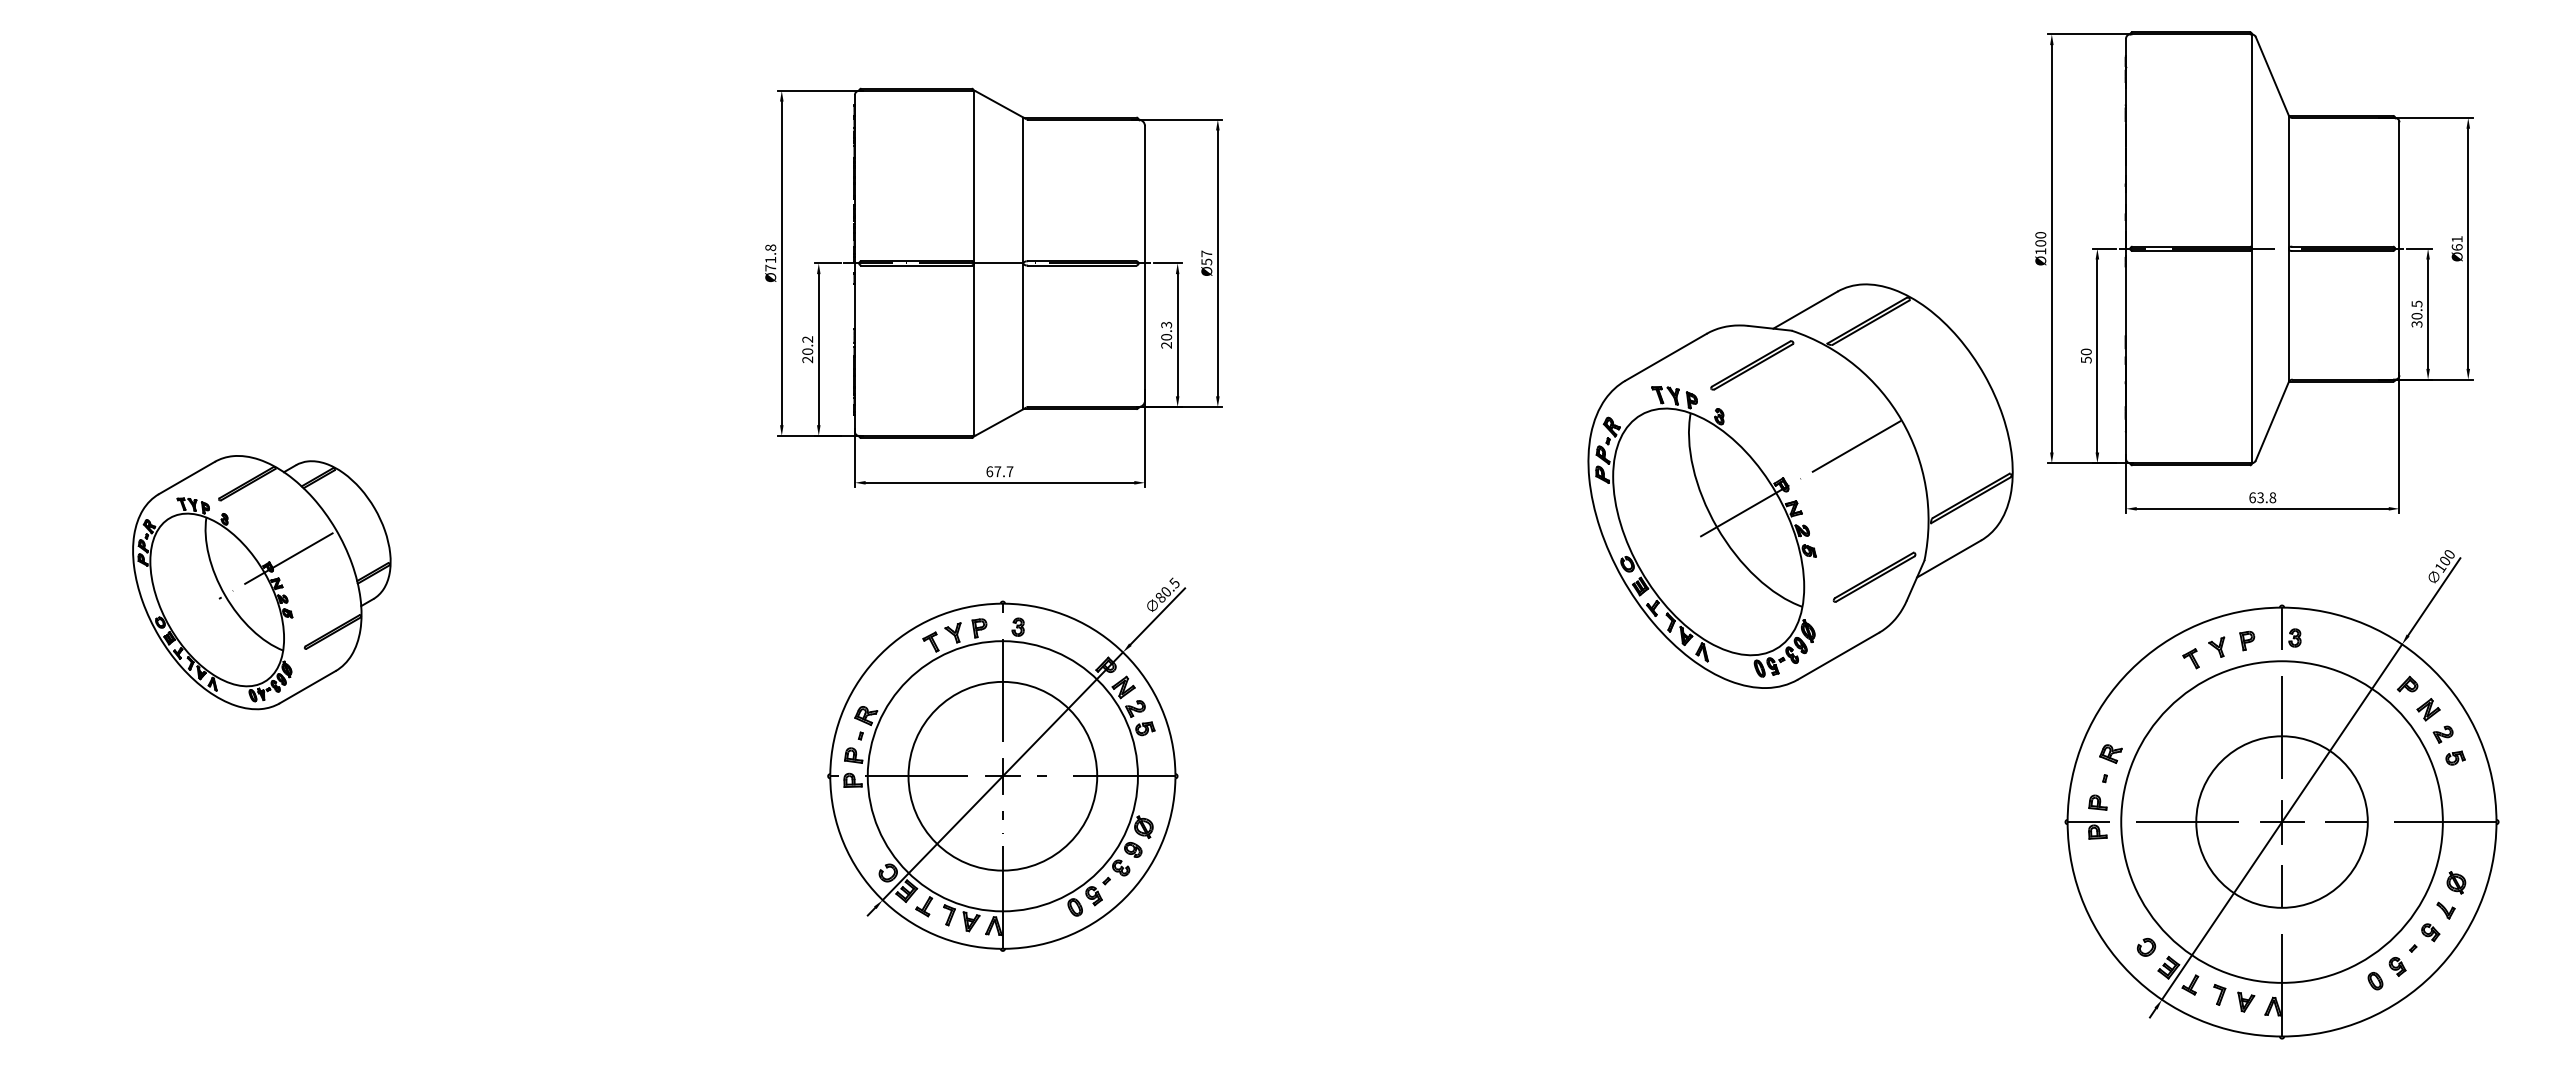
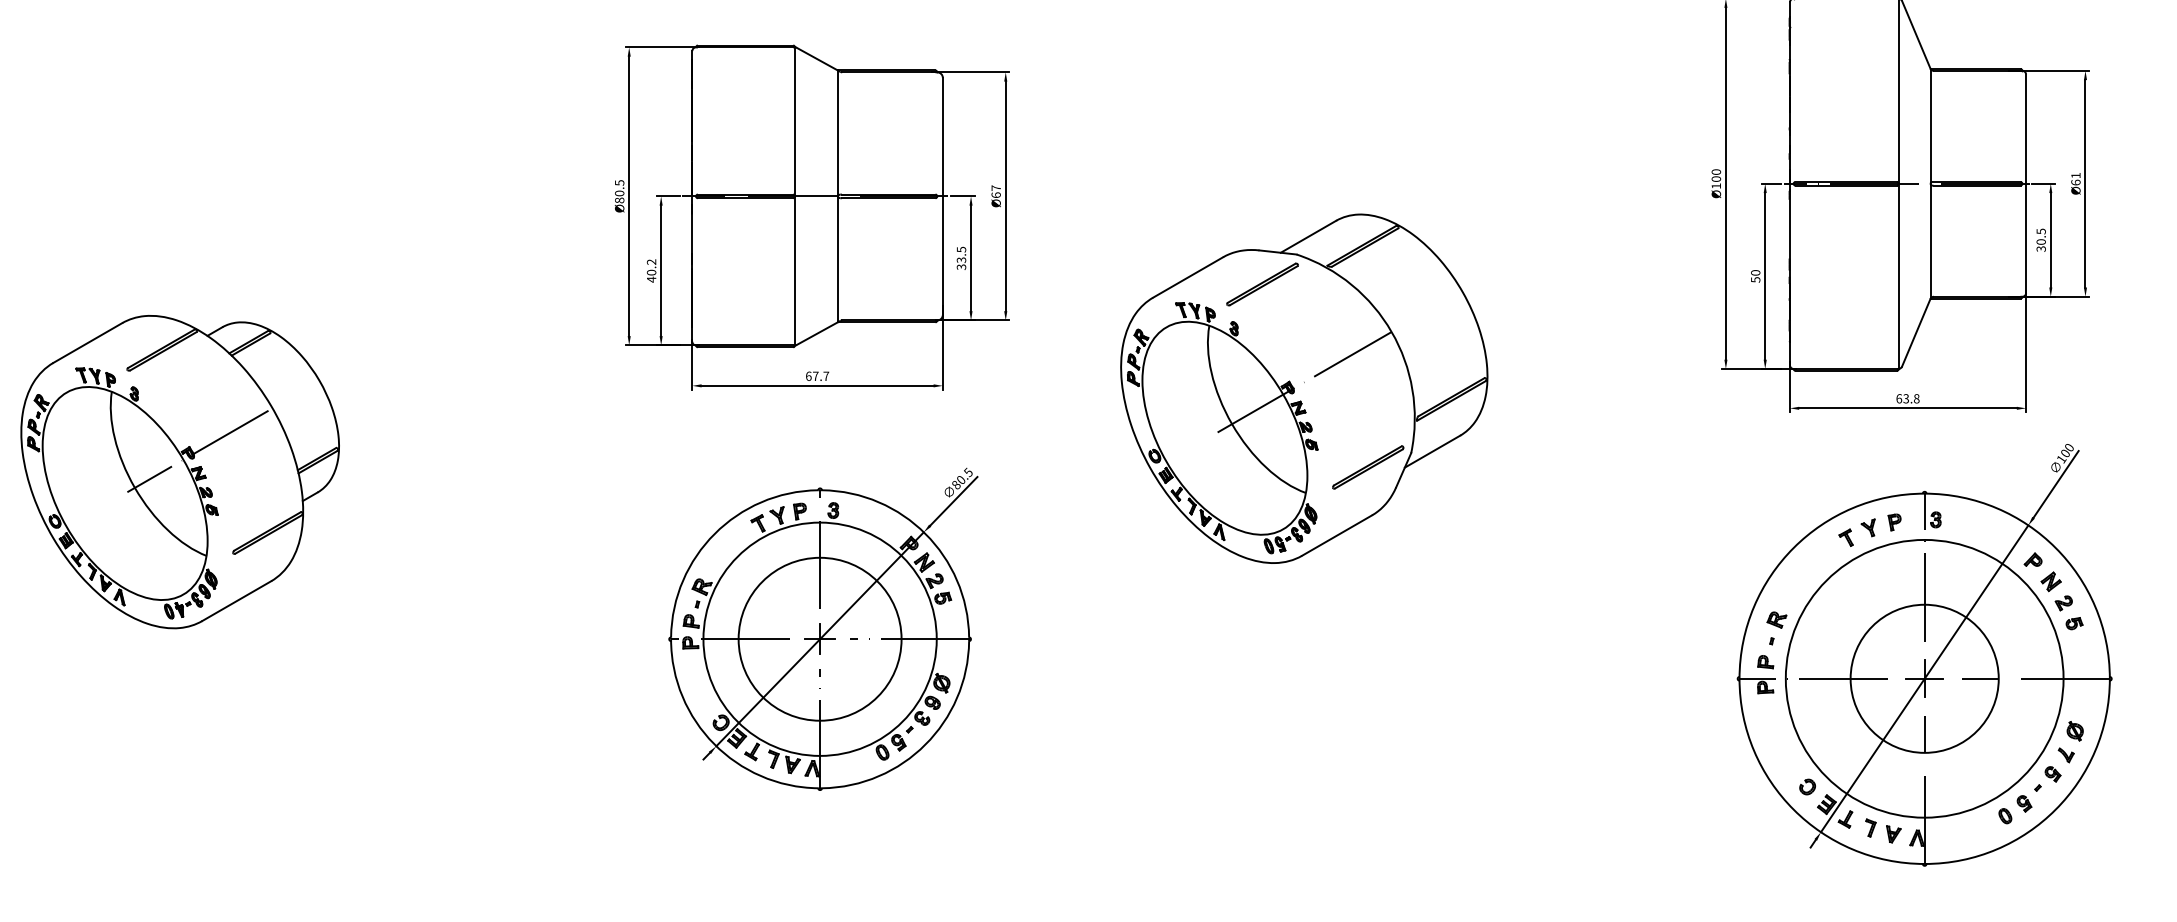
text: (770, 257) -> (619, 191), Ø71.8 -> Ø80.5
text: (1206, 261) -> (995, 194), Ø57 -> Ø67
text: (1166, 334) -> (961, 257), 20.3 -> 33.5
text: (807, 359) -> (651, 279), 20.2 -> 40.2
part: (1800, 485) -> (1304, 388), moved
part: (261, 582) -> (179, 471), size x1.43

